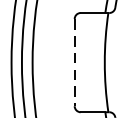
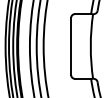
line: (75, 62) -> (71, 46), dashed -> solid

